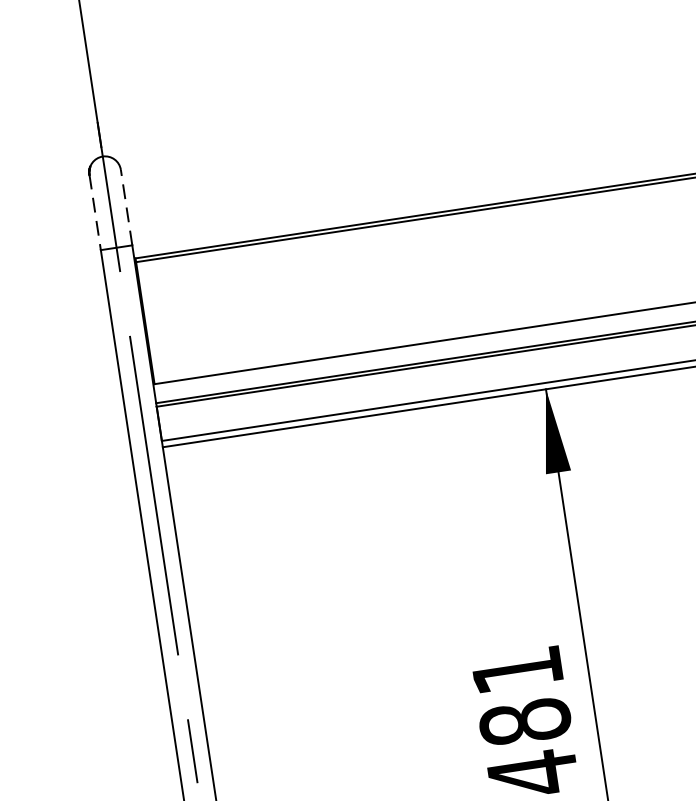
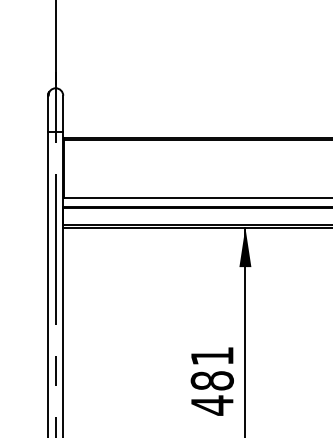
line: (127, 207) -> (63, 113), dashed -> solid
line: (95, 211) -> (48, 113), dashed -> solid

